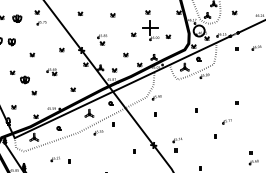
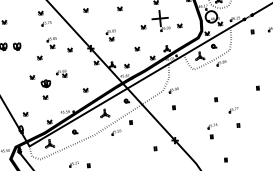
part: (17, 18) -> (20, 21), removed
part: (45, 41) -> (52, 42), added
part: (19, 77) -> (40, 81), moved
part: (226, 121) -> (233, 110), moved
part: (177, 144) -> (212, 130), moved

